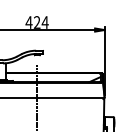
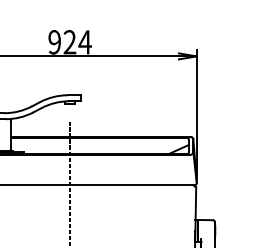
text: (28, 22) -> (53, 42), 424 -> 924

